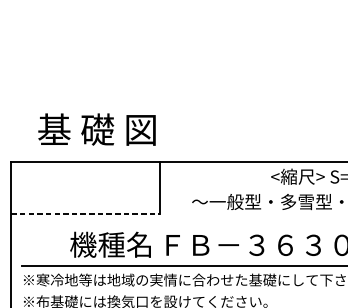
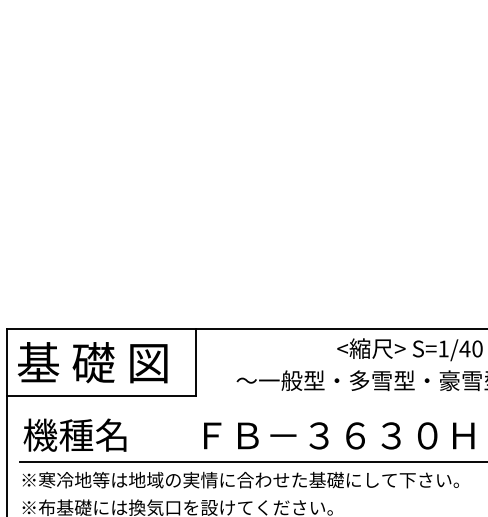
text: (96, 129) -> (92, 362), moved
line: (85, 213) -> (101, 395), dashed -> solid
text: (110, 244) -> (74, 434), moved

